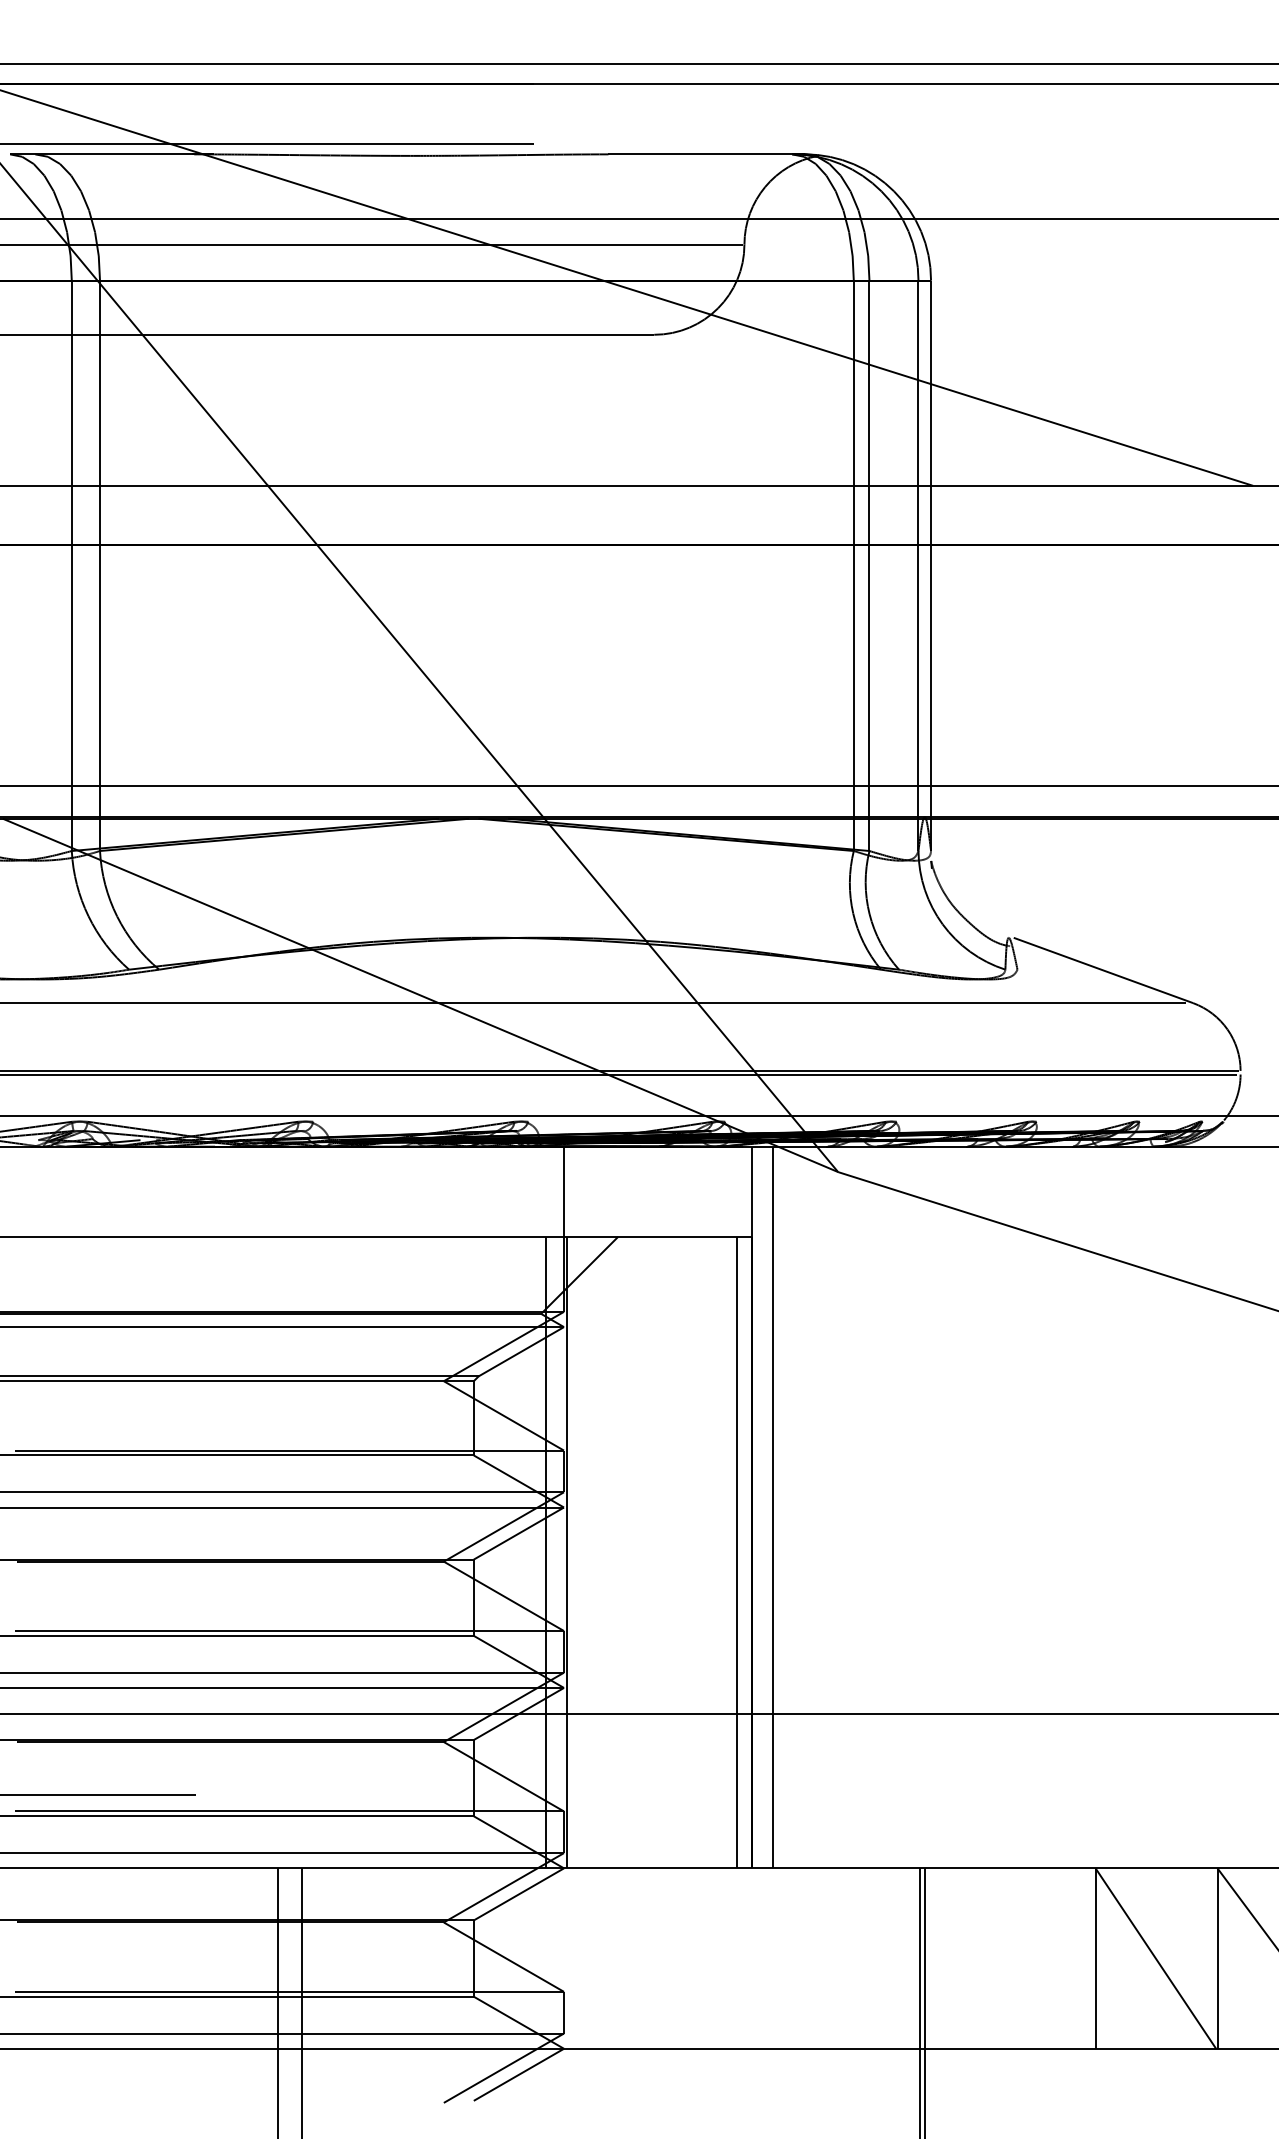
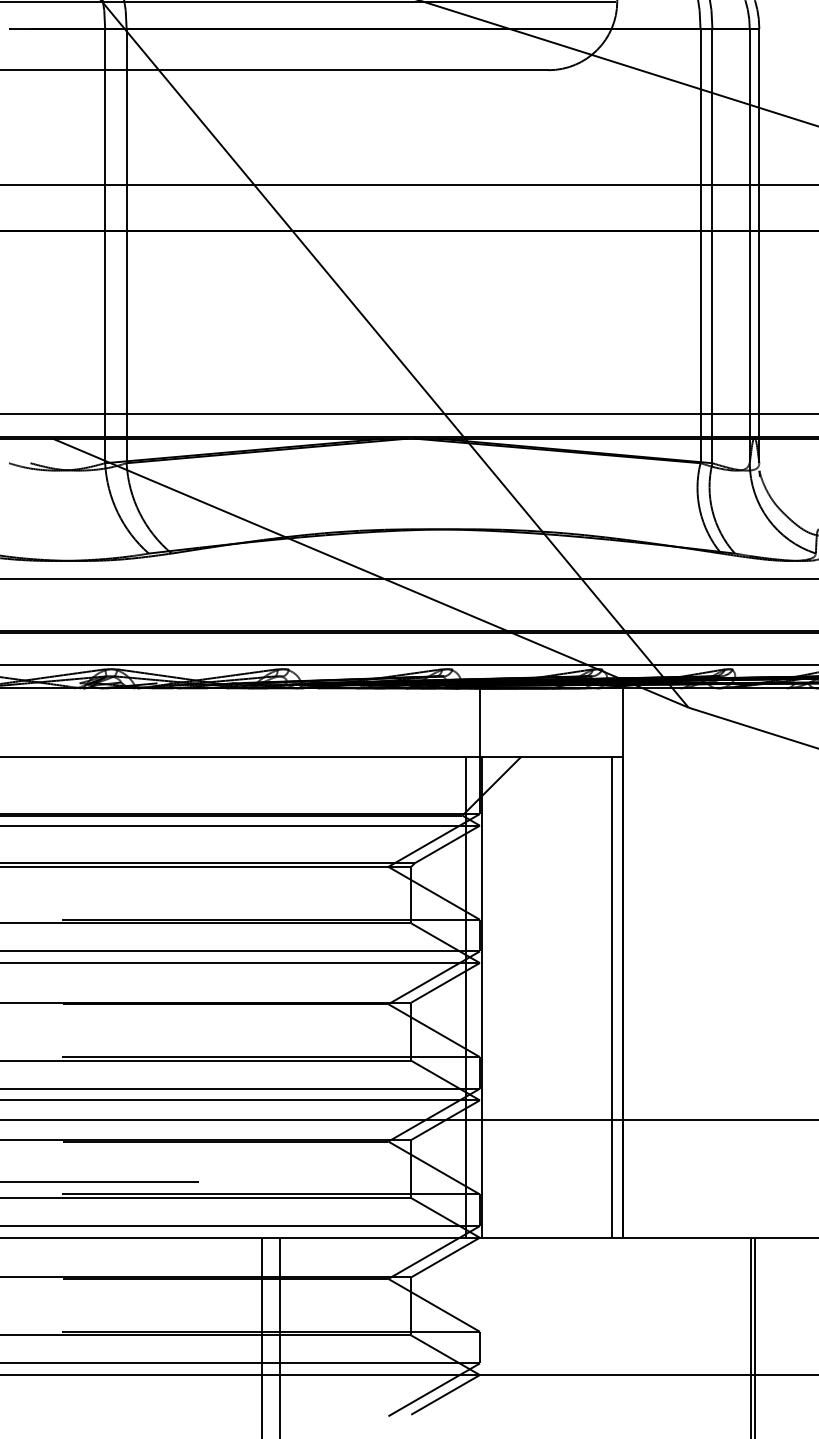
line: (772, 1507) -> (638, 963), removed

